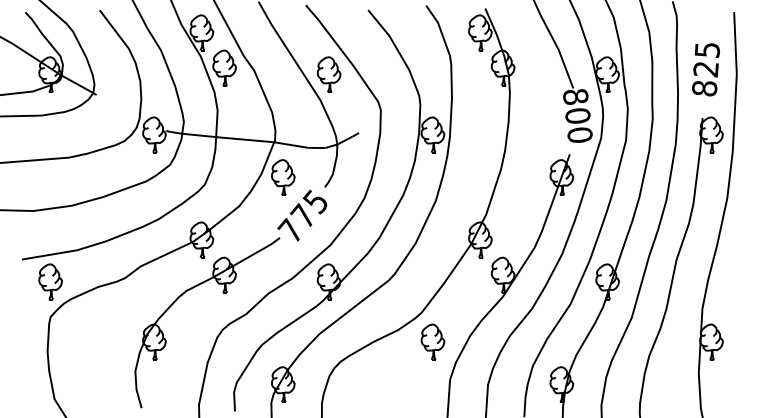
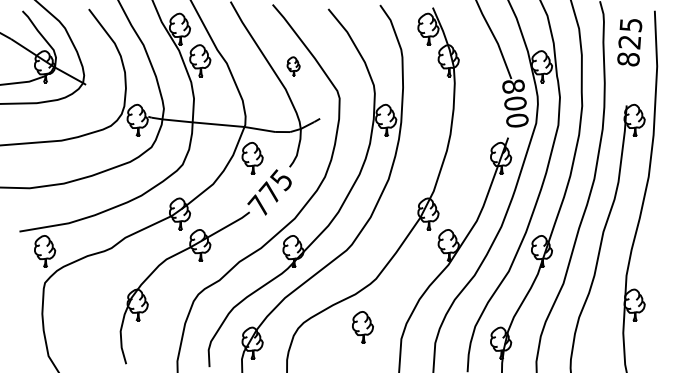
text: (705, 69) -> (629, 42), moved
part: (329, 74) -> (293, 66), size x0.6
part: (432, 341) -> (362, 327), moved

